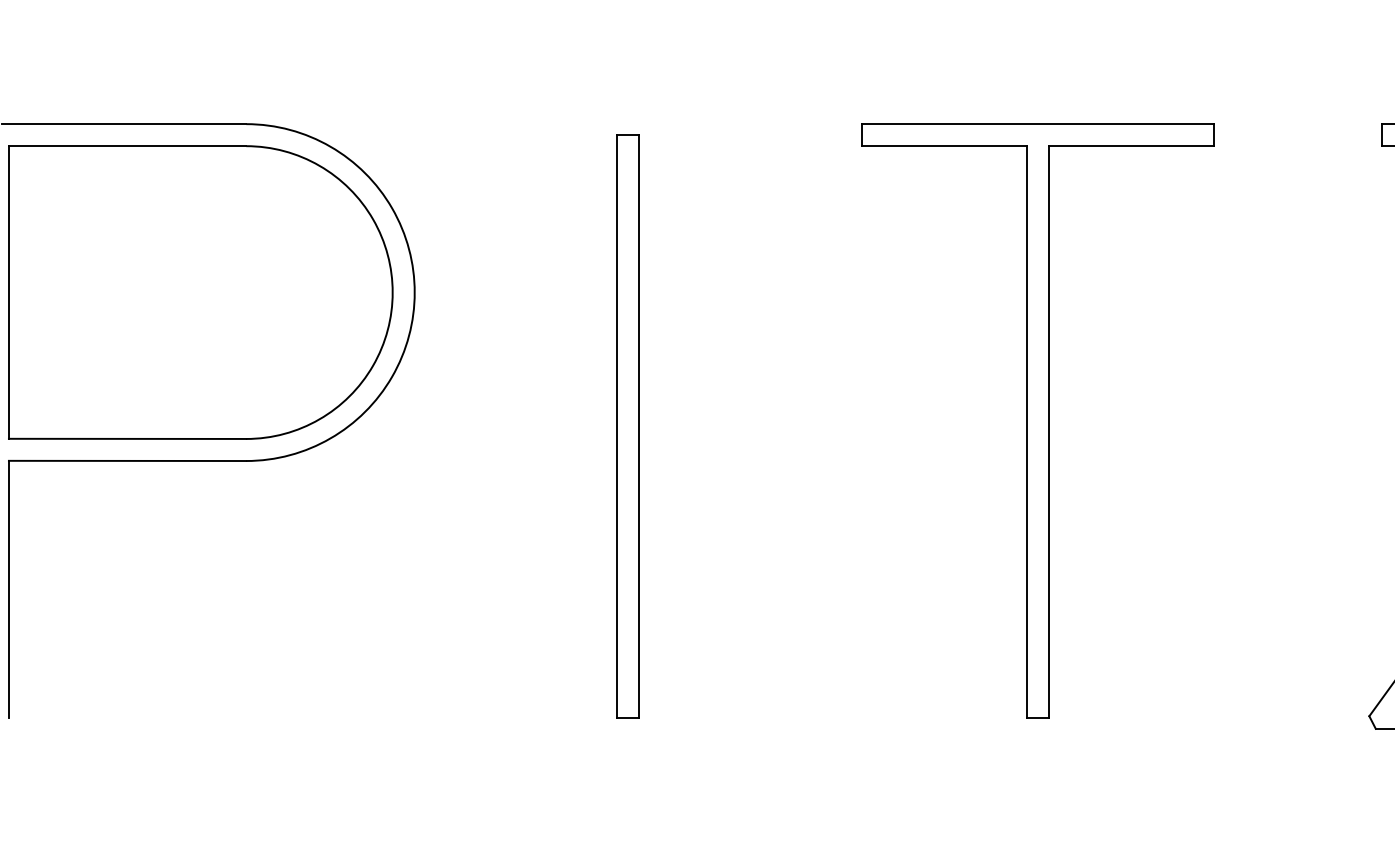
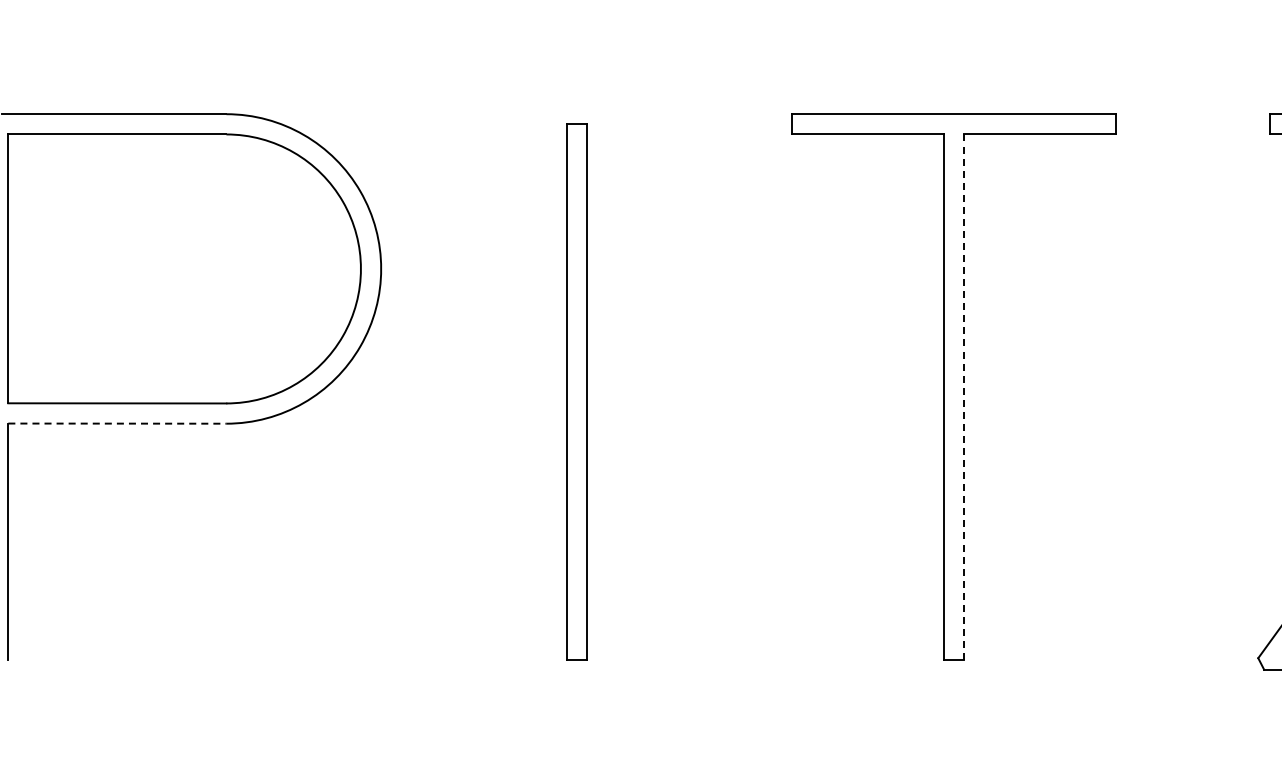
line: (1049, 432) -> (964, 397), solid -> dashed
line: (127, 460) -> (117, 423), solid -> dashed

